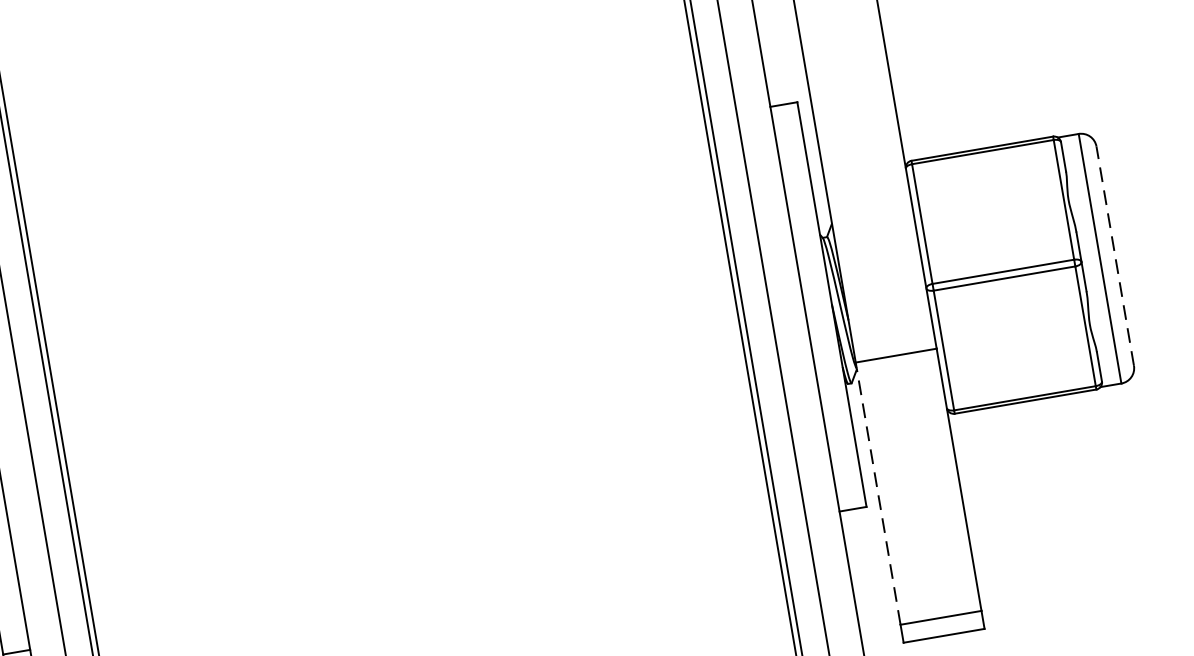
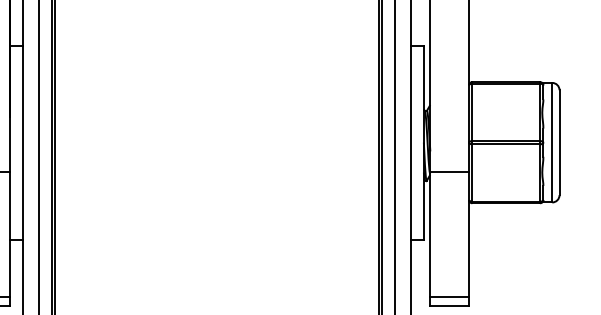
line: (1115, 255) -> (559, 142), dashed -> solid
line: (878, 493) -> (430, 234), dashed -> solid

